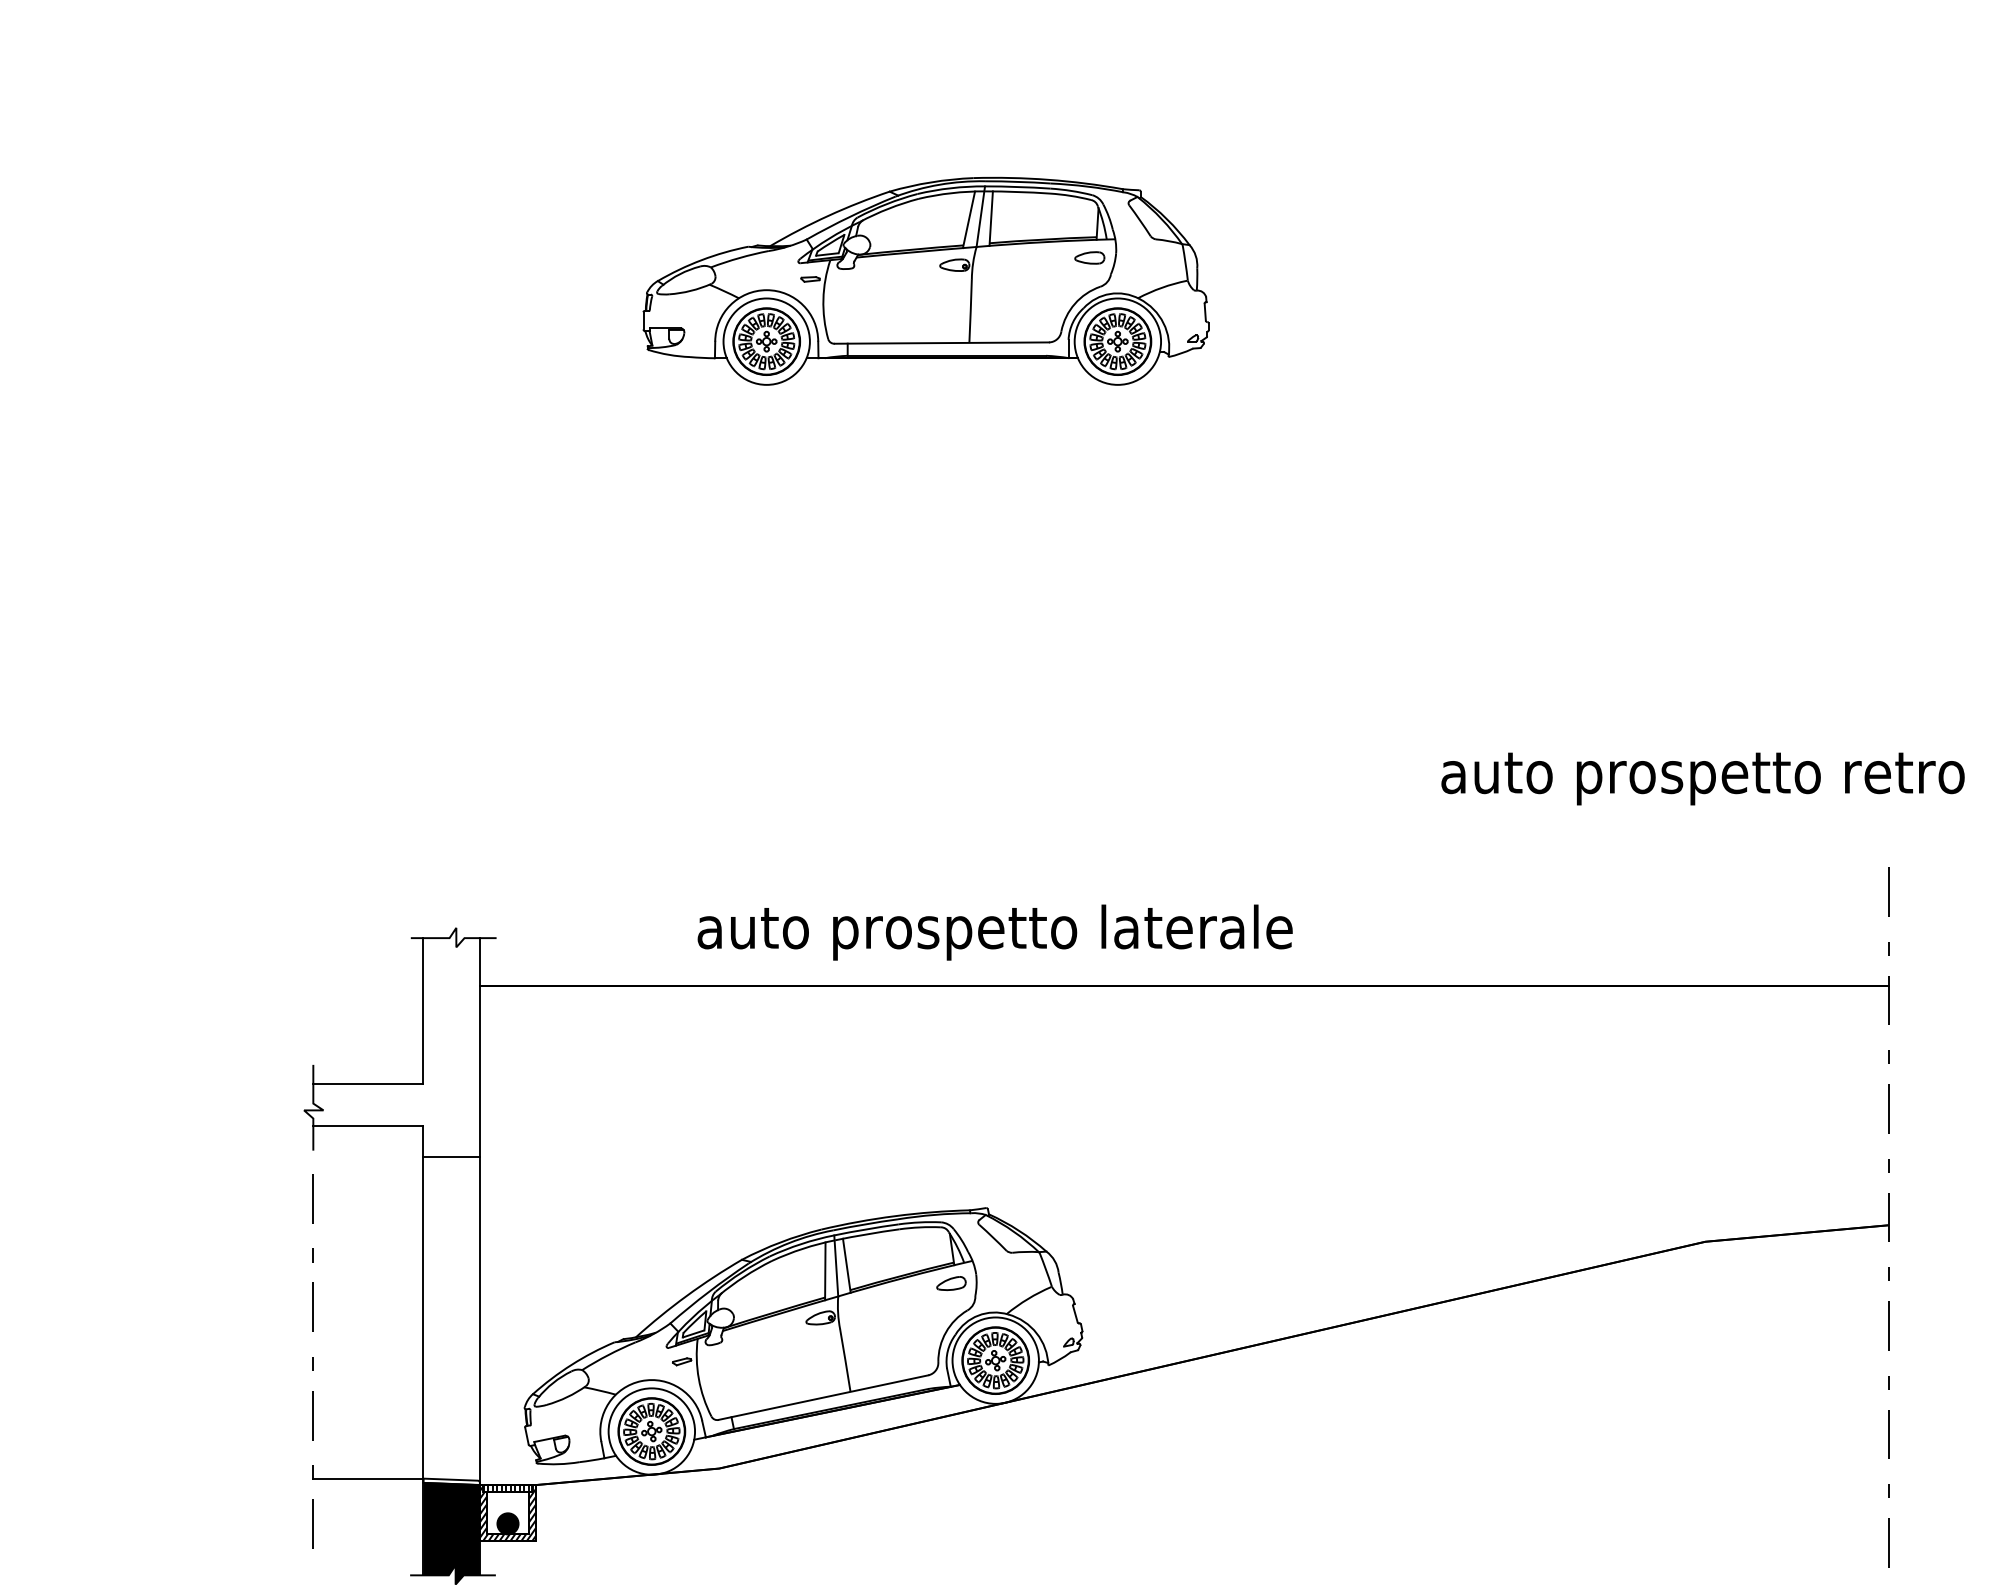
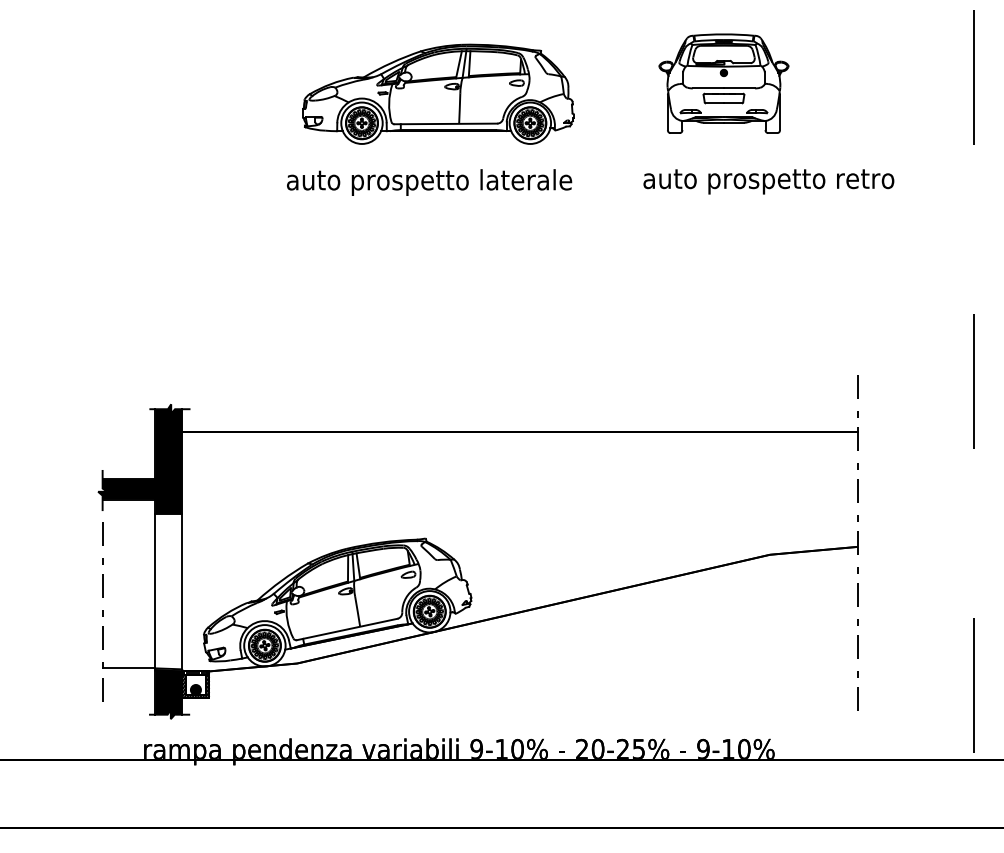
part: (1608, 258) -> (723, 83), added
part: (926, 279) -> (438, 93), moved
text: (1702, 778) -> (768, 181), moved
text: (995, 932) -> (429, 182), moved
fill: (392, 1040) -> (140, 458), added

